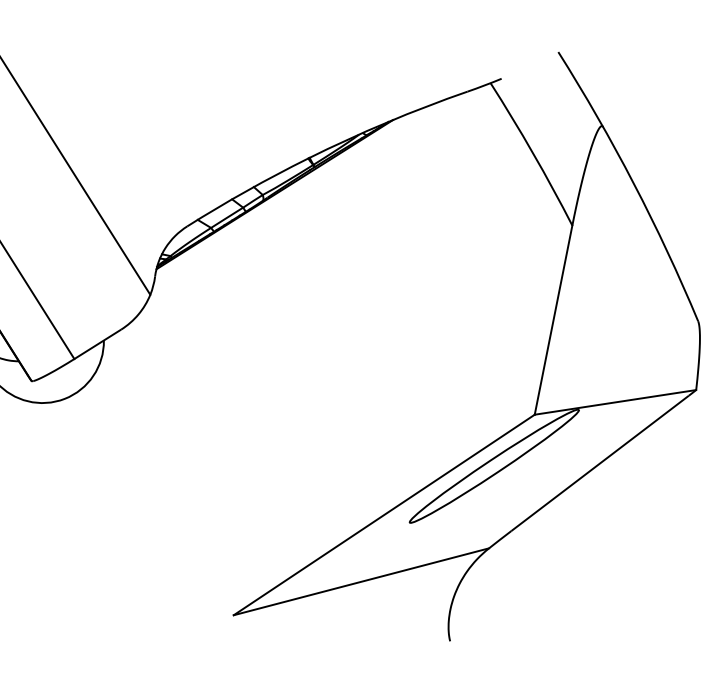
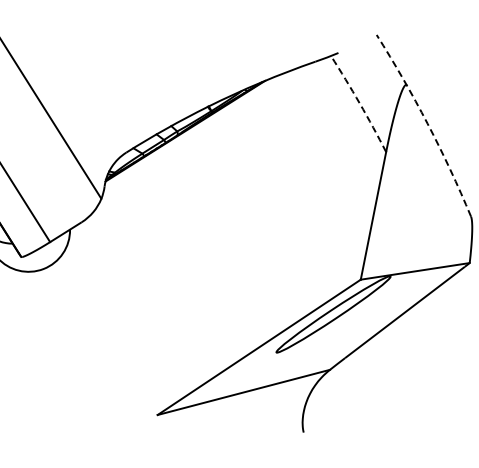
arc: (532, 153) -> (359, 103), solid -> dashed
arc: (633, 183) -> (427, 123), solid -> dashed

